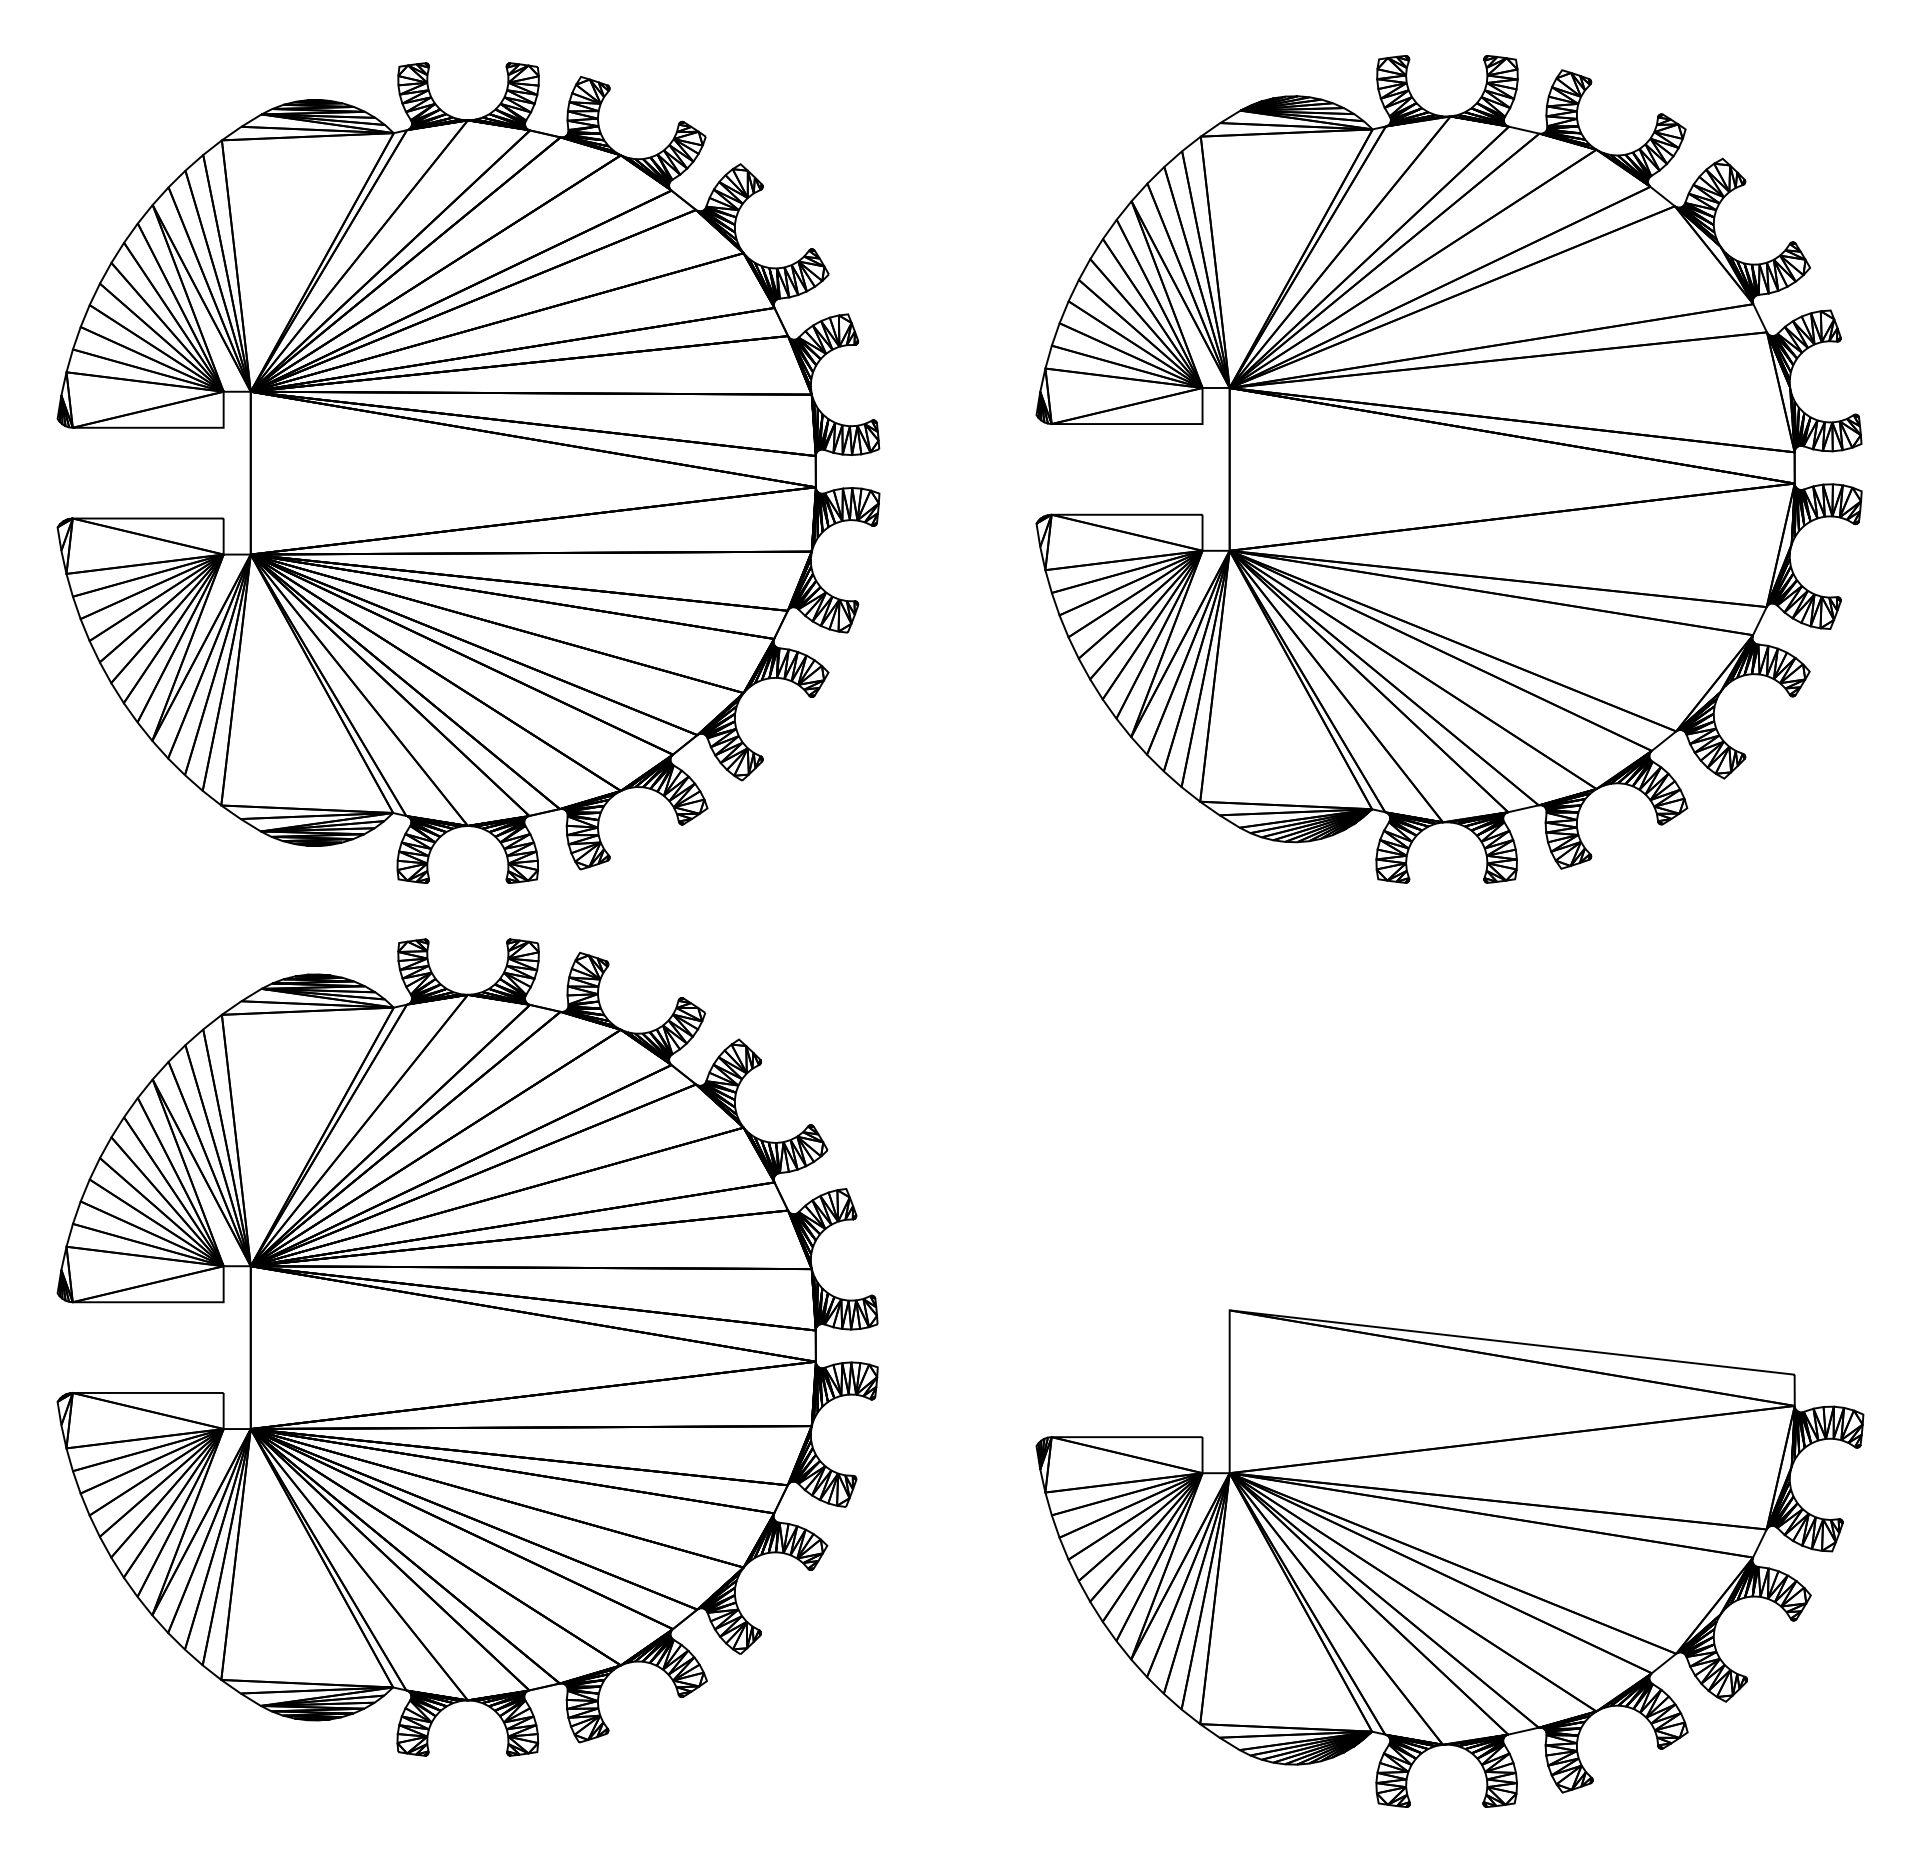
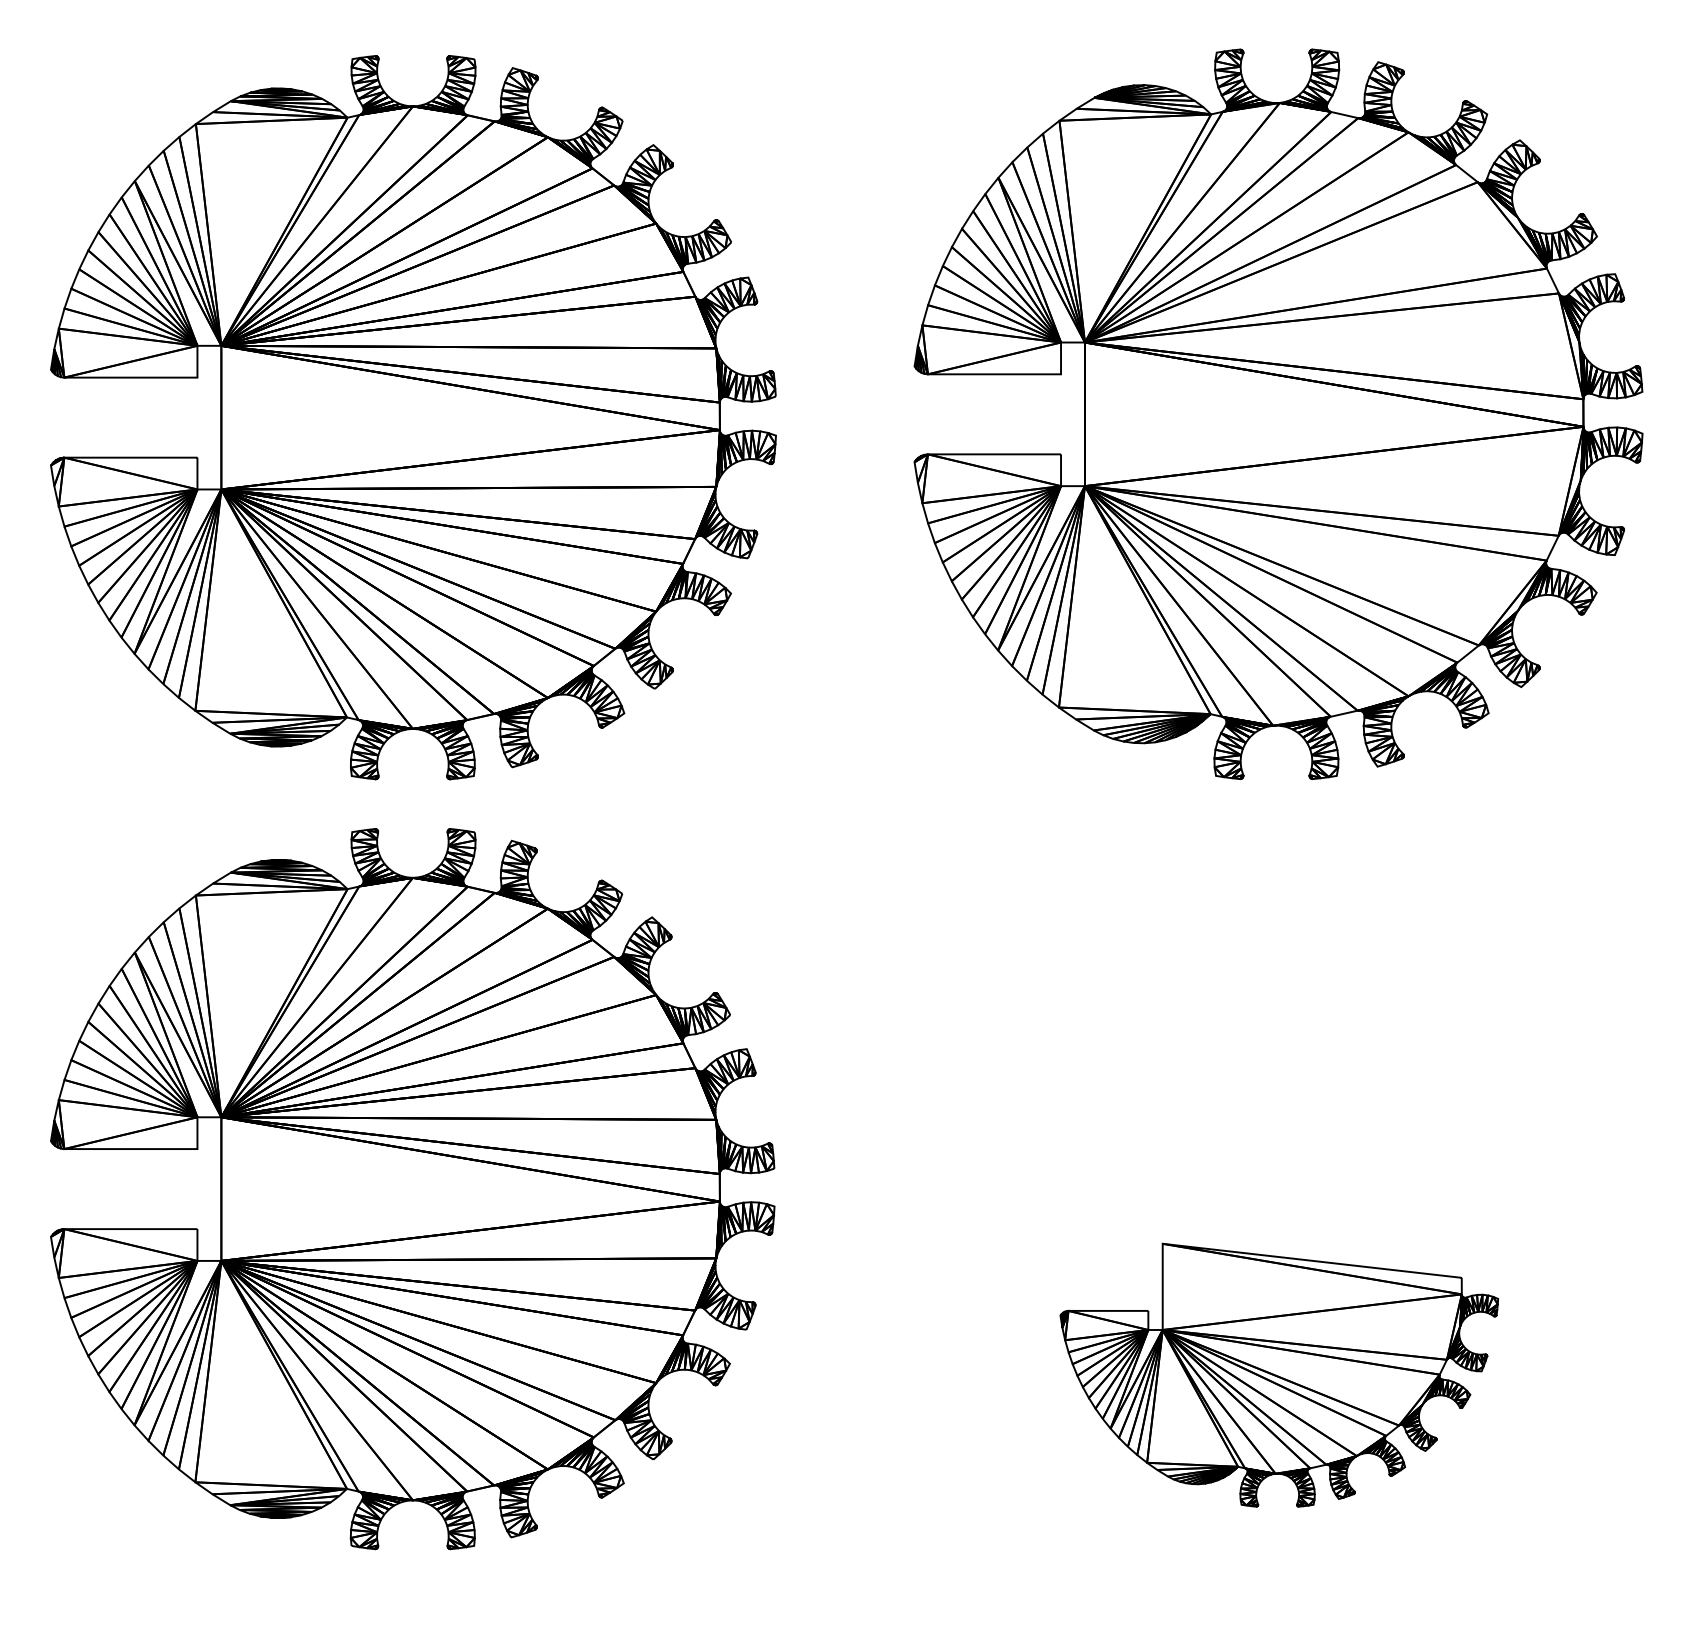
part: (1449, 1558) -> (1278, 1375), size x0.6

